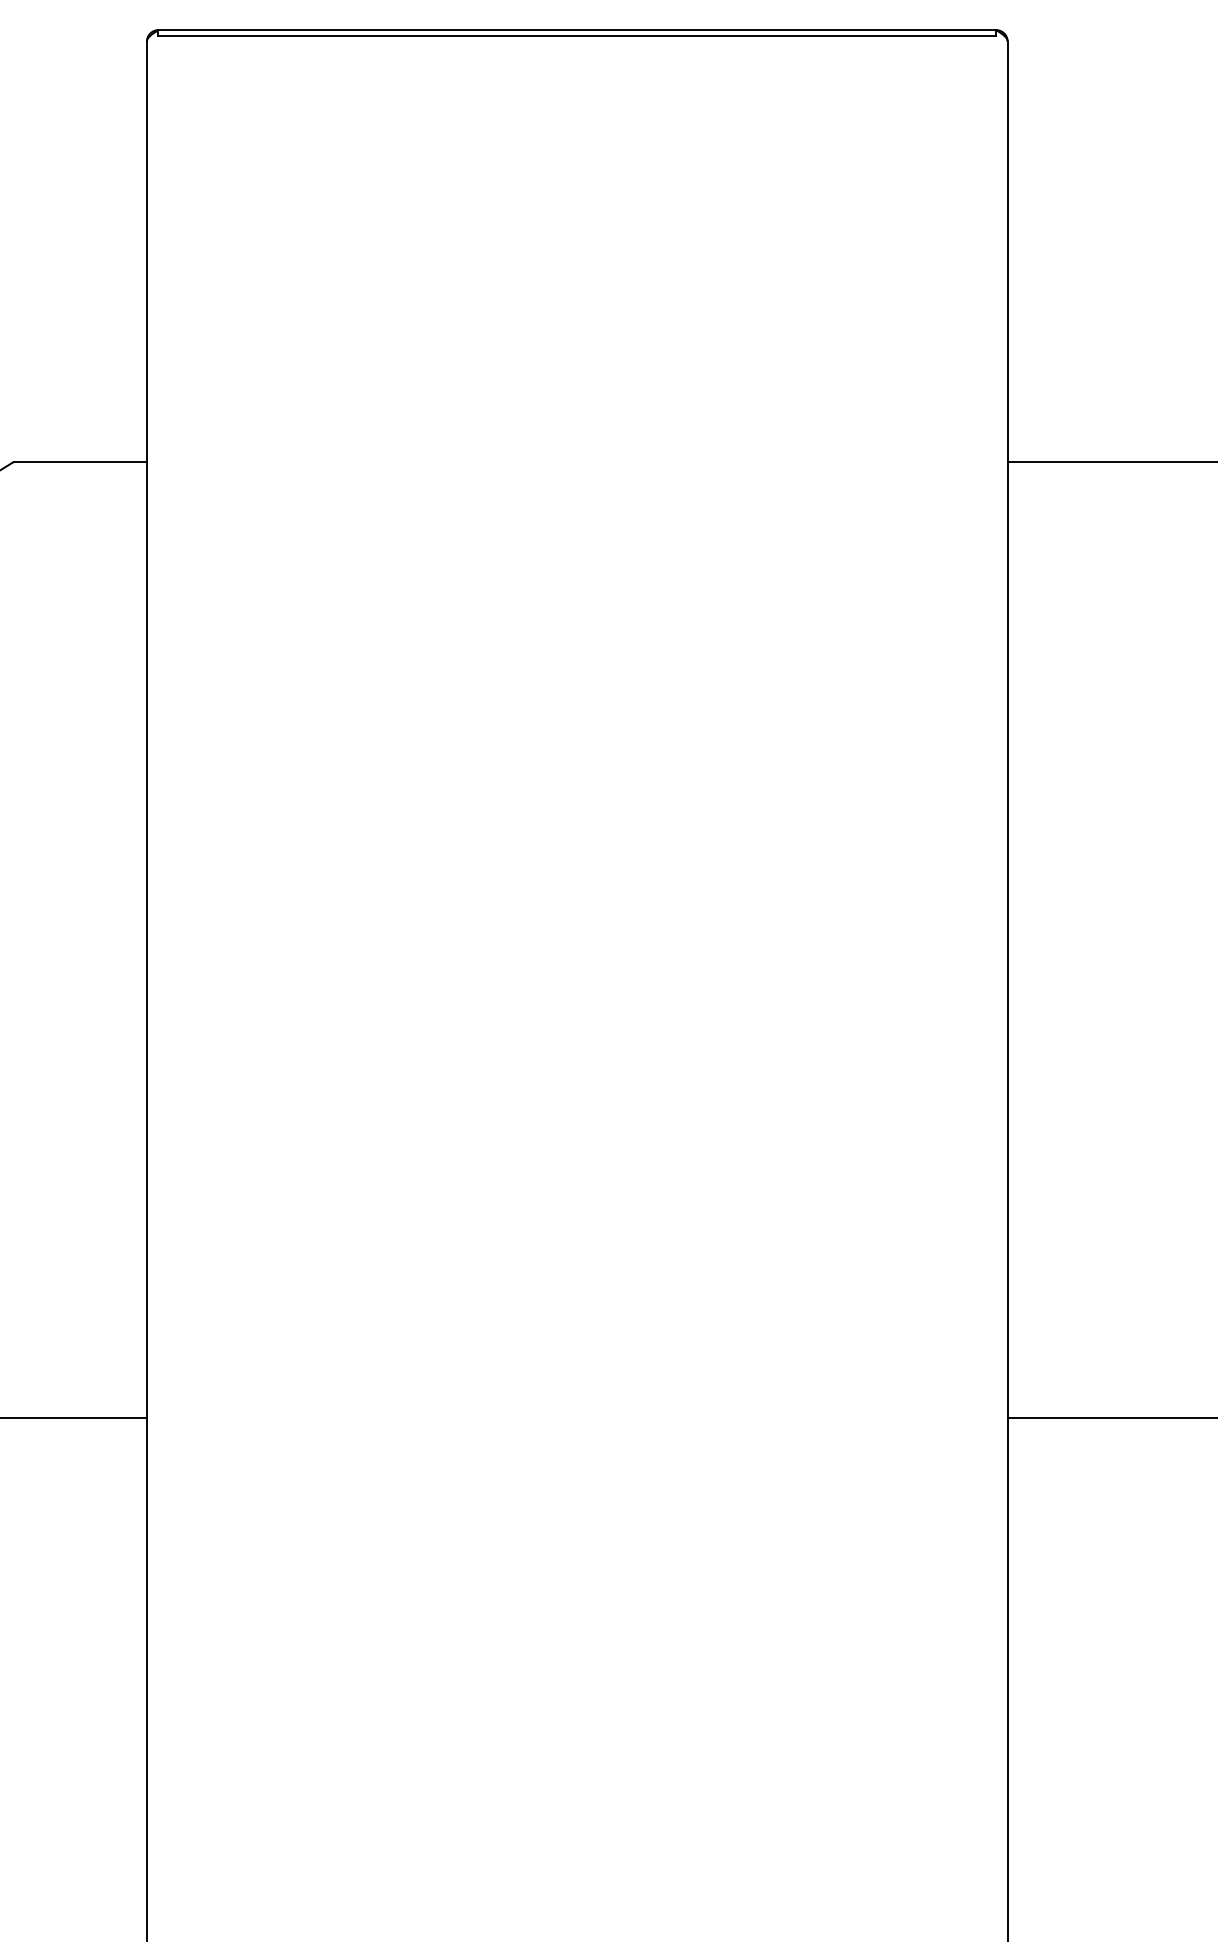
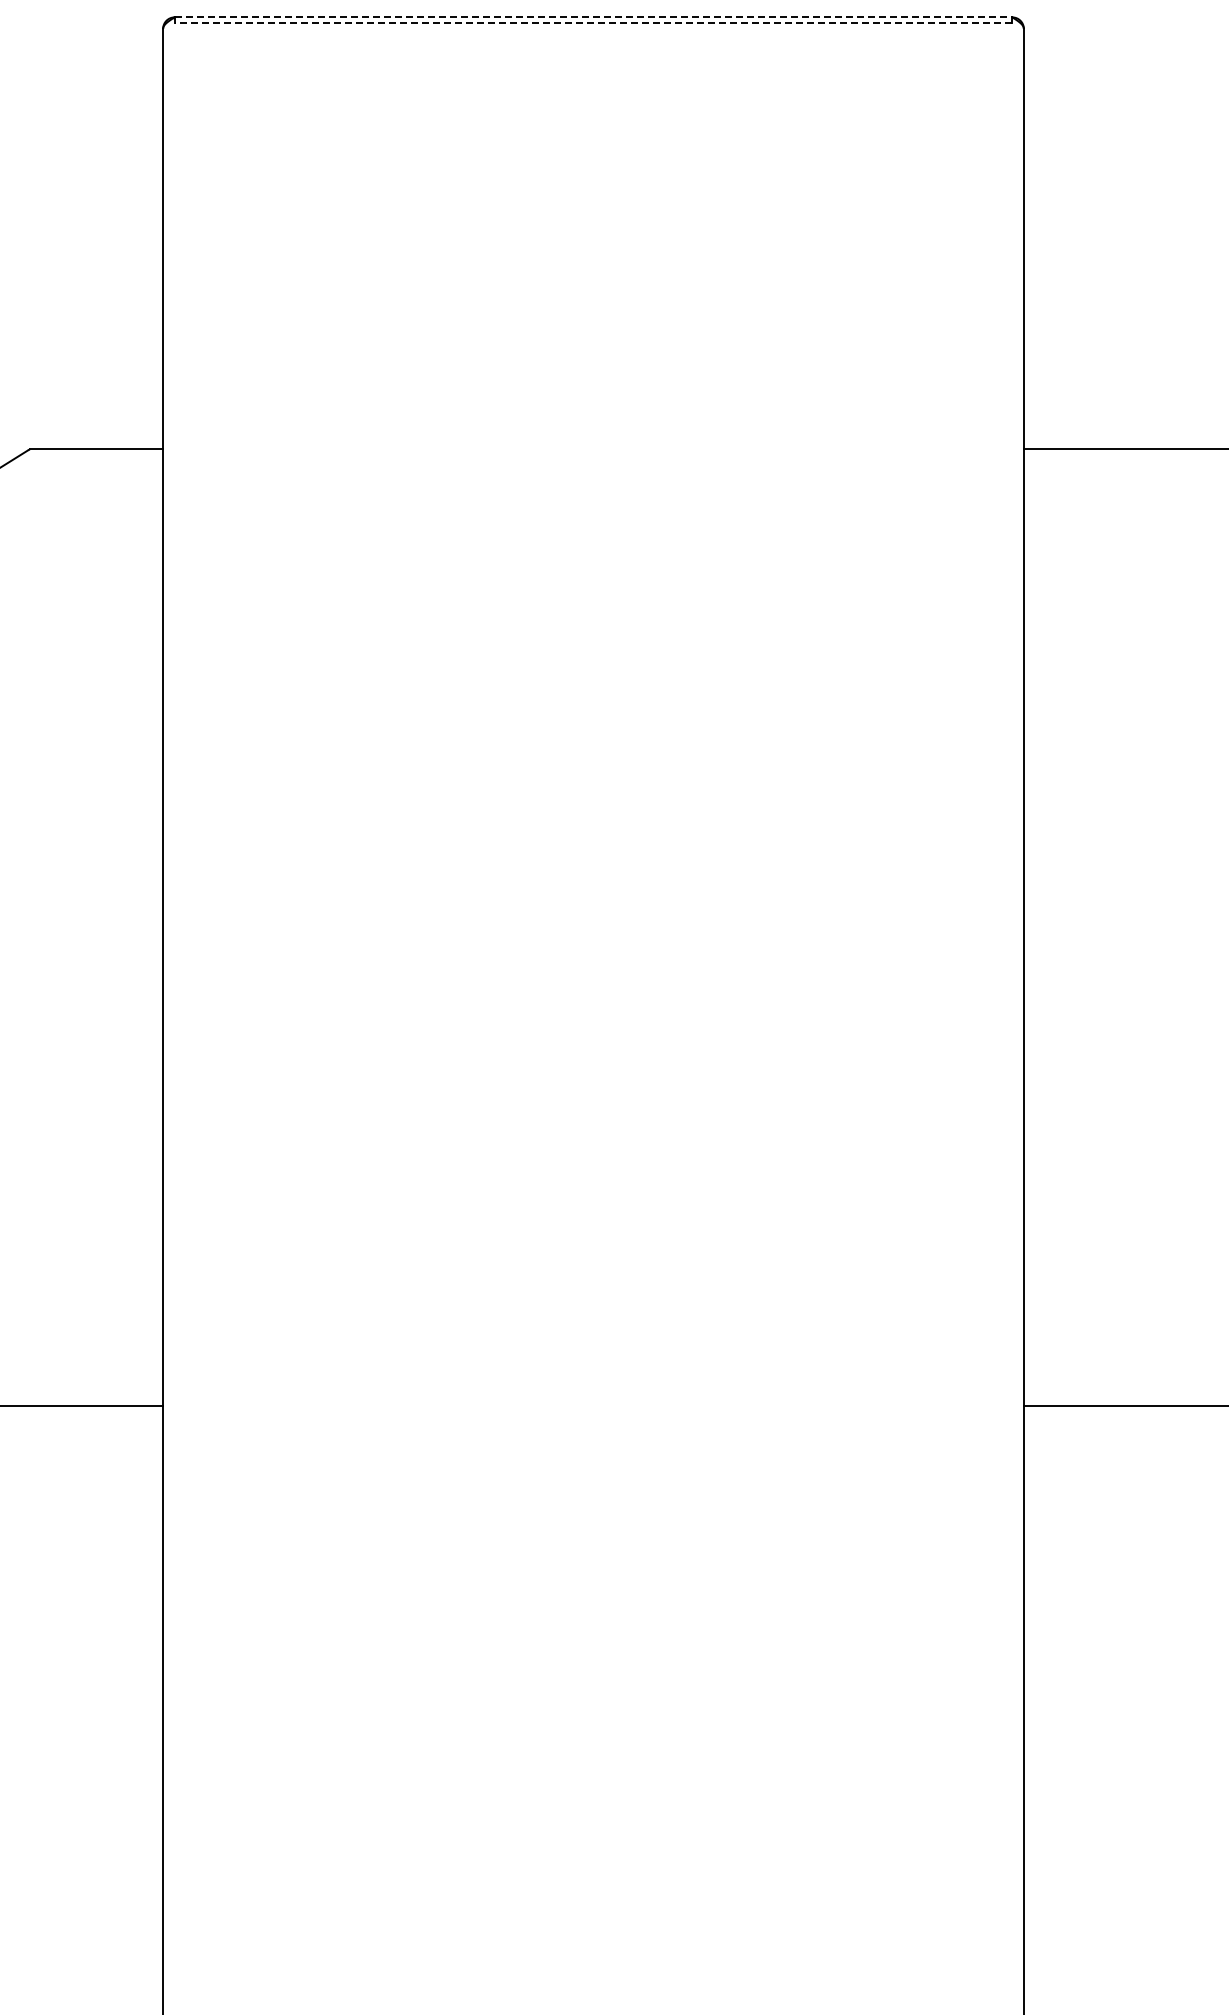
line: (577, 30) -> (593, 17), solid -> dashed
line: (577, 36) -> (593, 23), solid -> dashed

